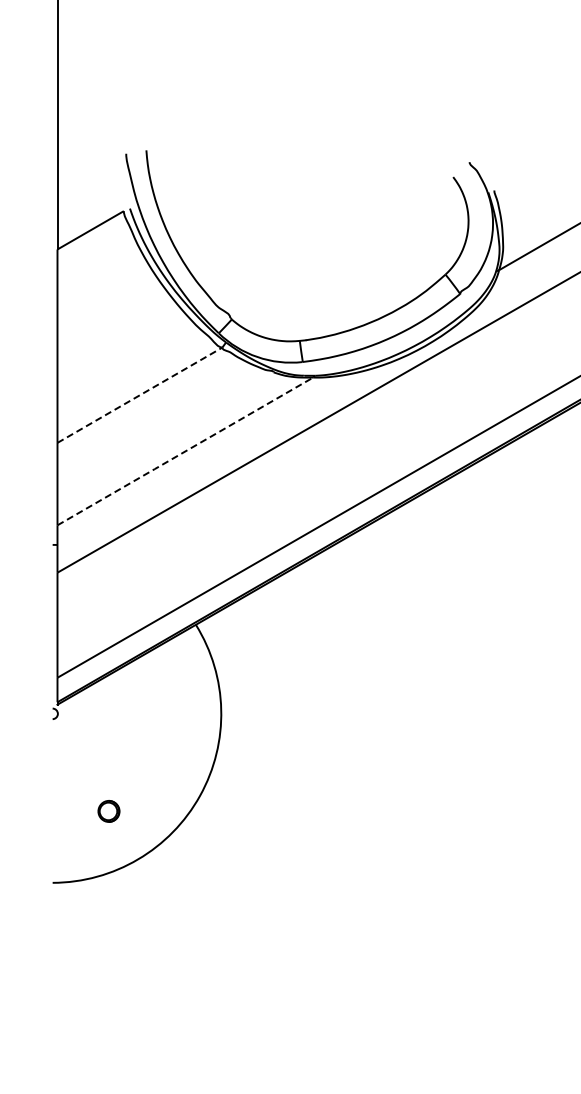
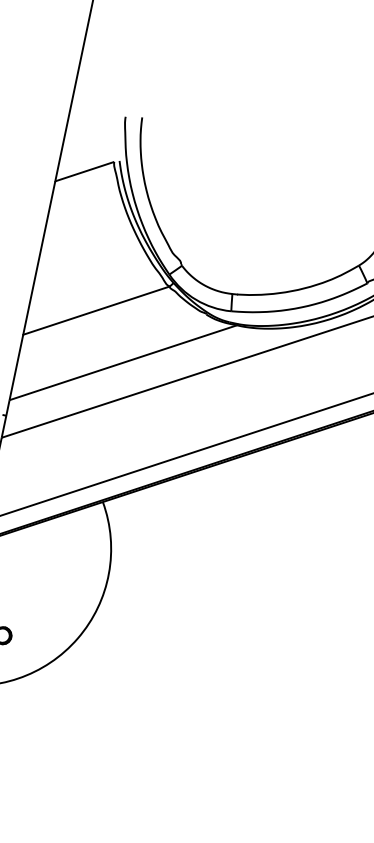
line: (140, 395) -> (96, 310), dashed -> solid
line: (184, 451) -> (122, 362), dashed -> solid

